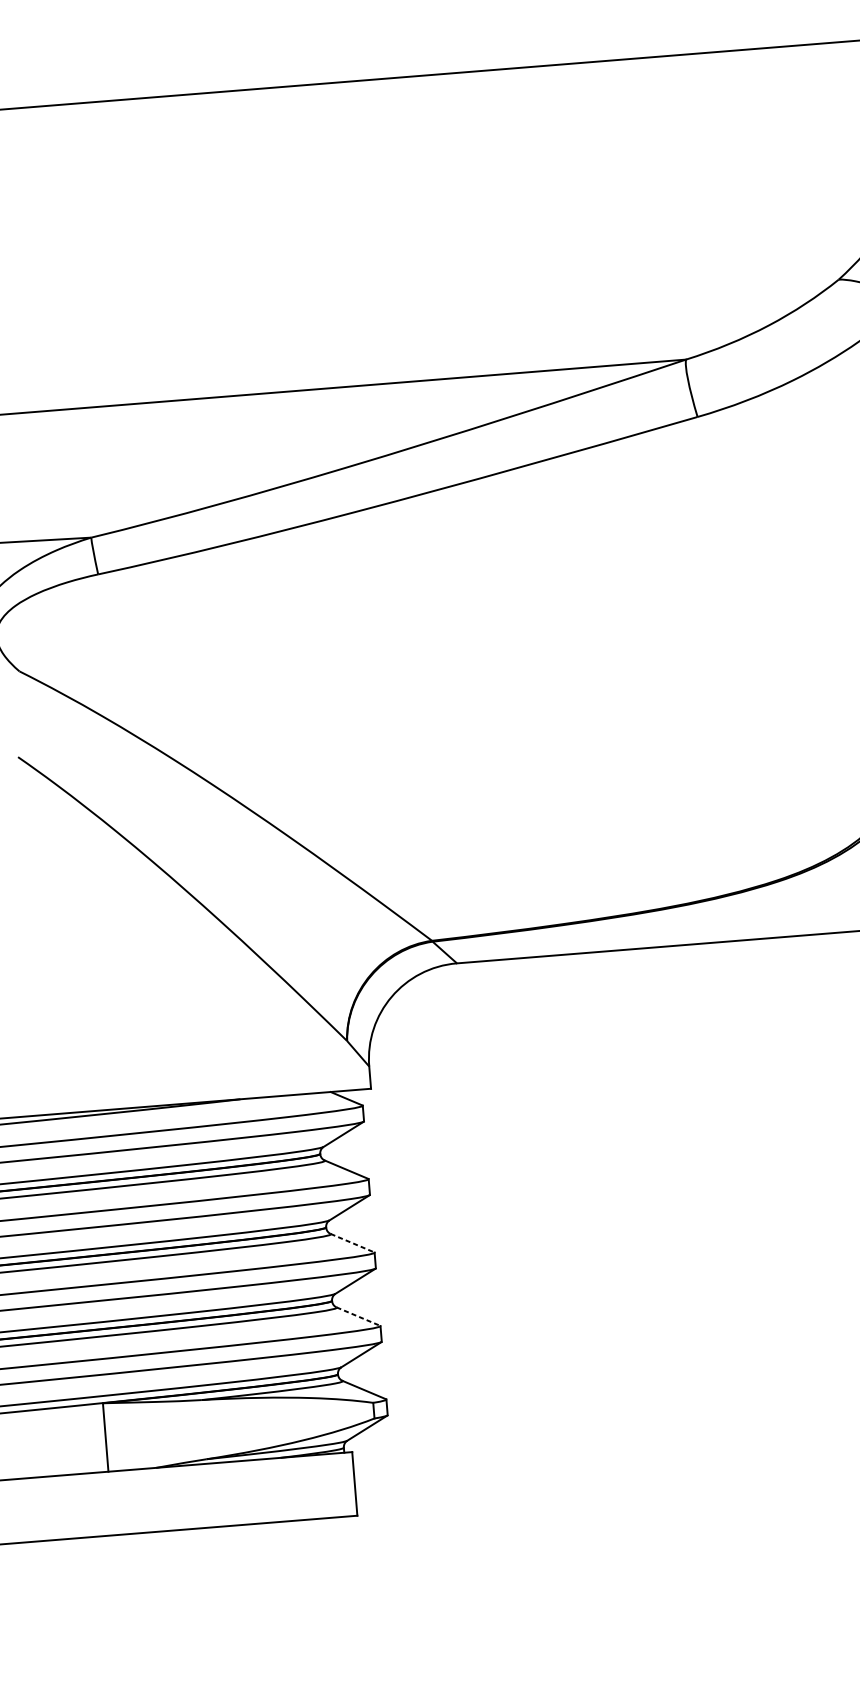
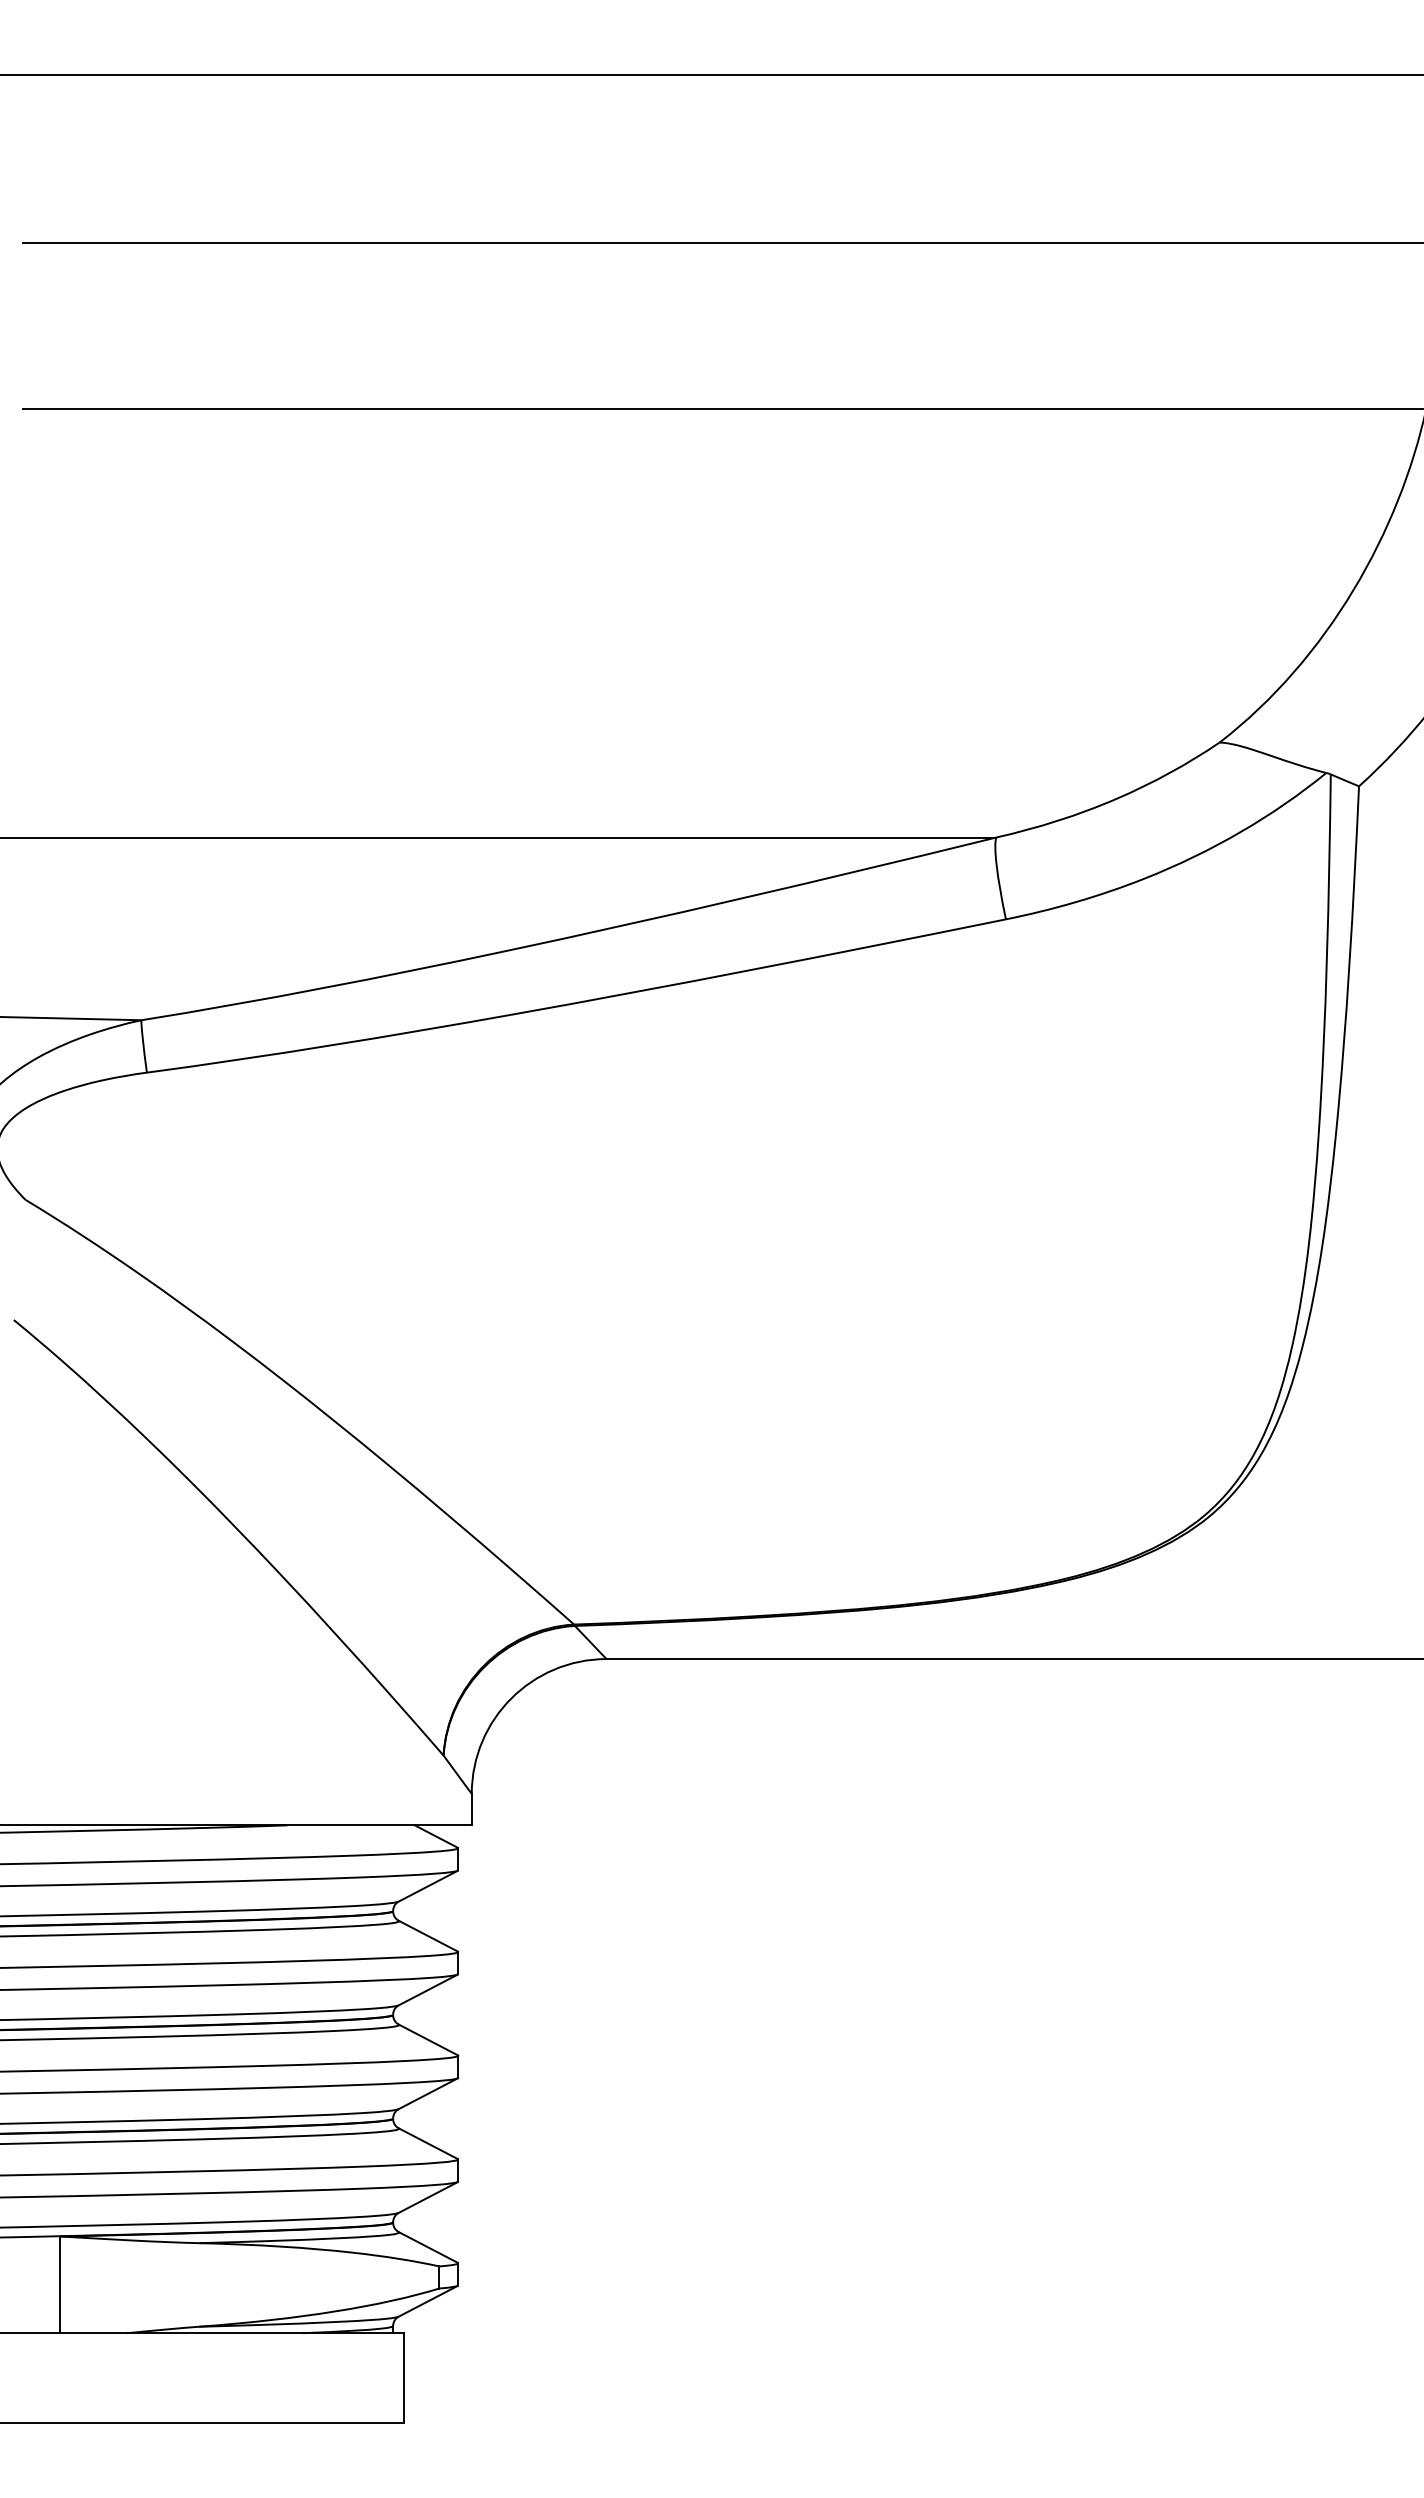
line: (352, 1243) -> (428, 2040), dashed -> solid
line: (358, 1316) -> (428, 2143), dashed -> solid

